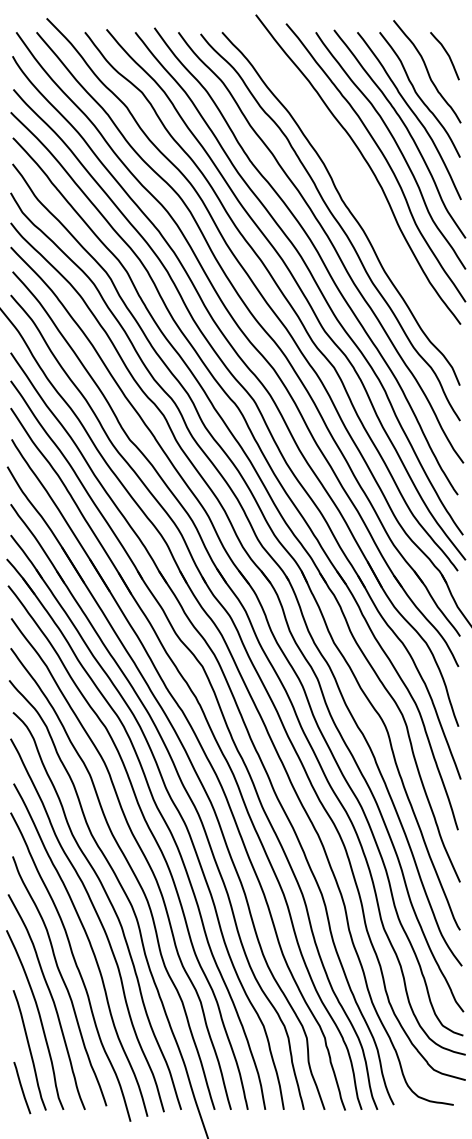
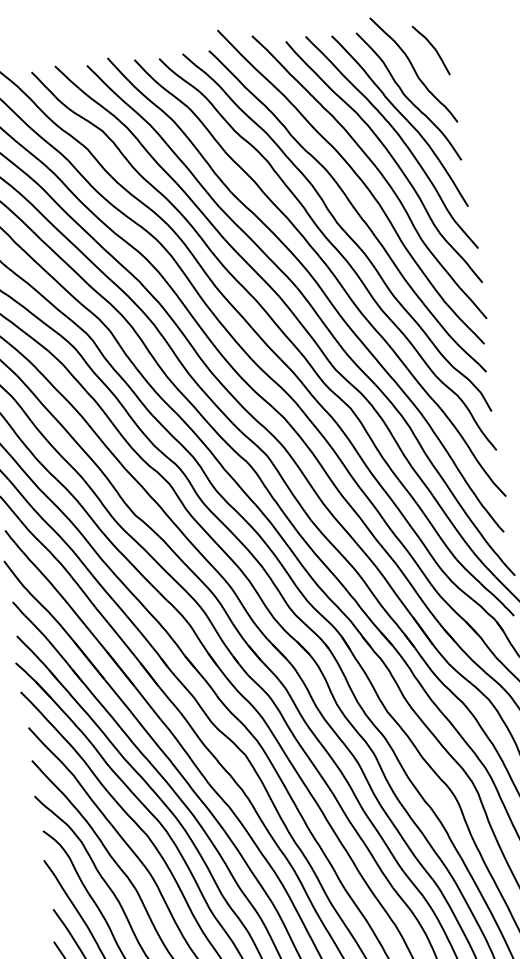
curve: (357, 188) -> (352, 207), added

